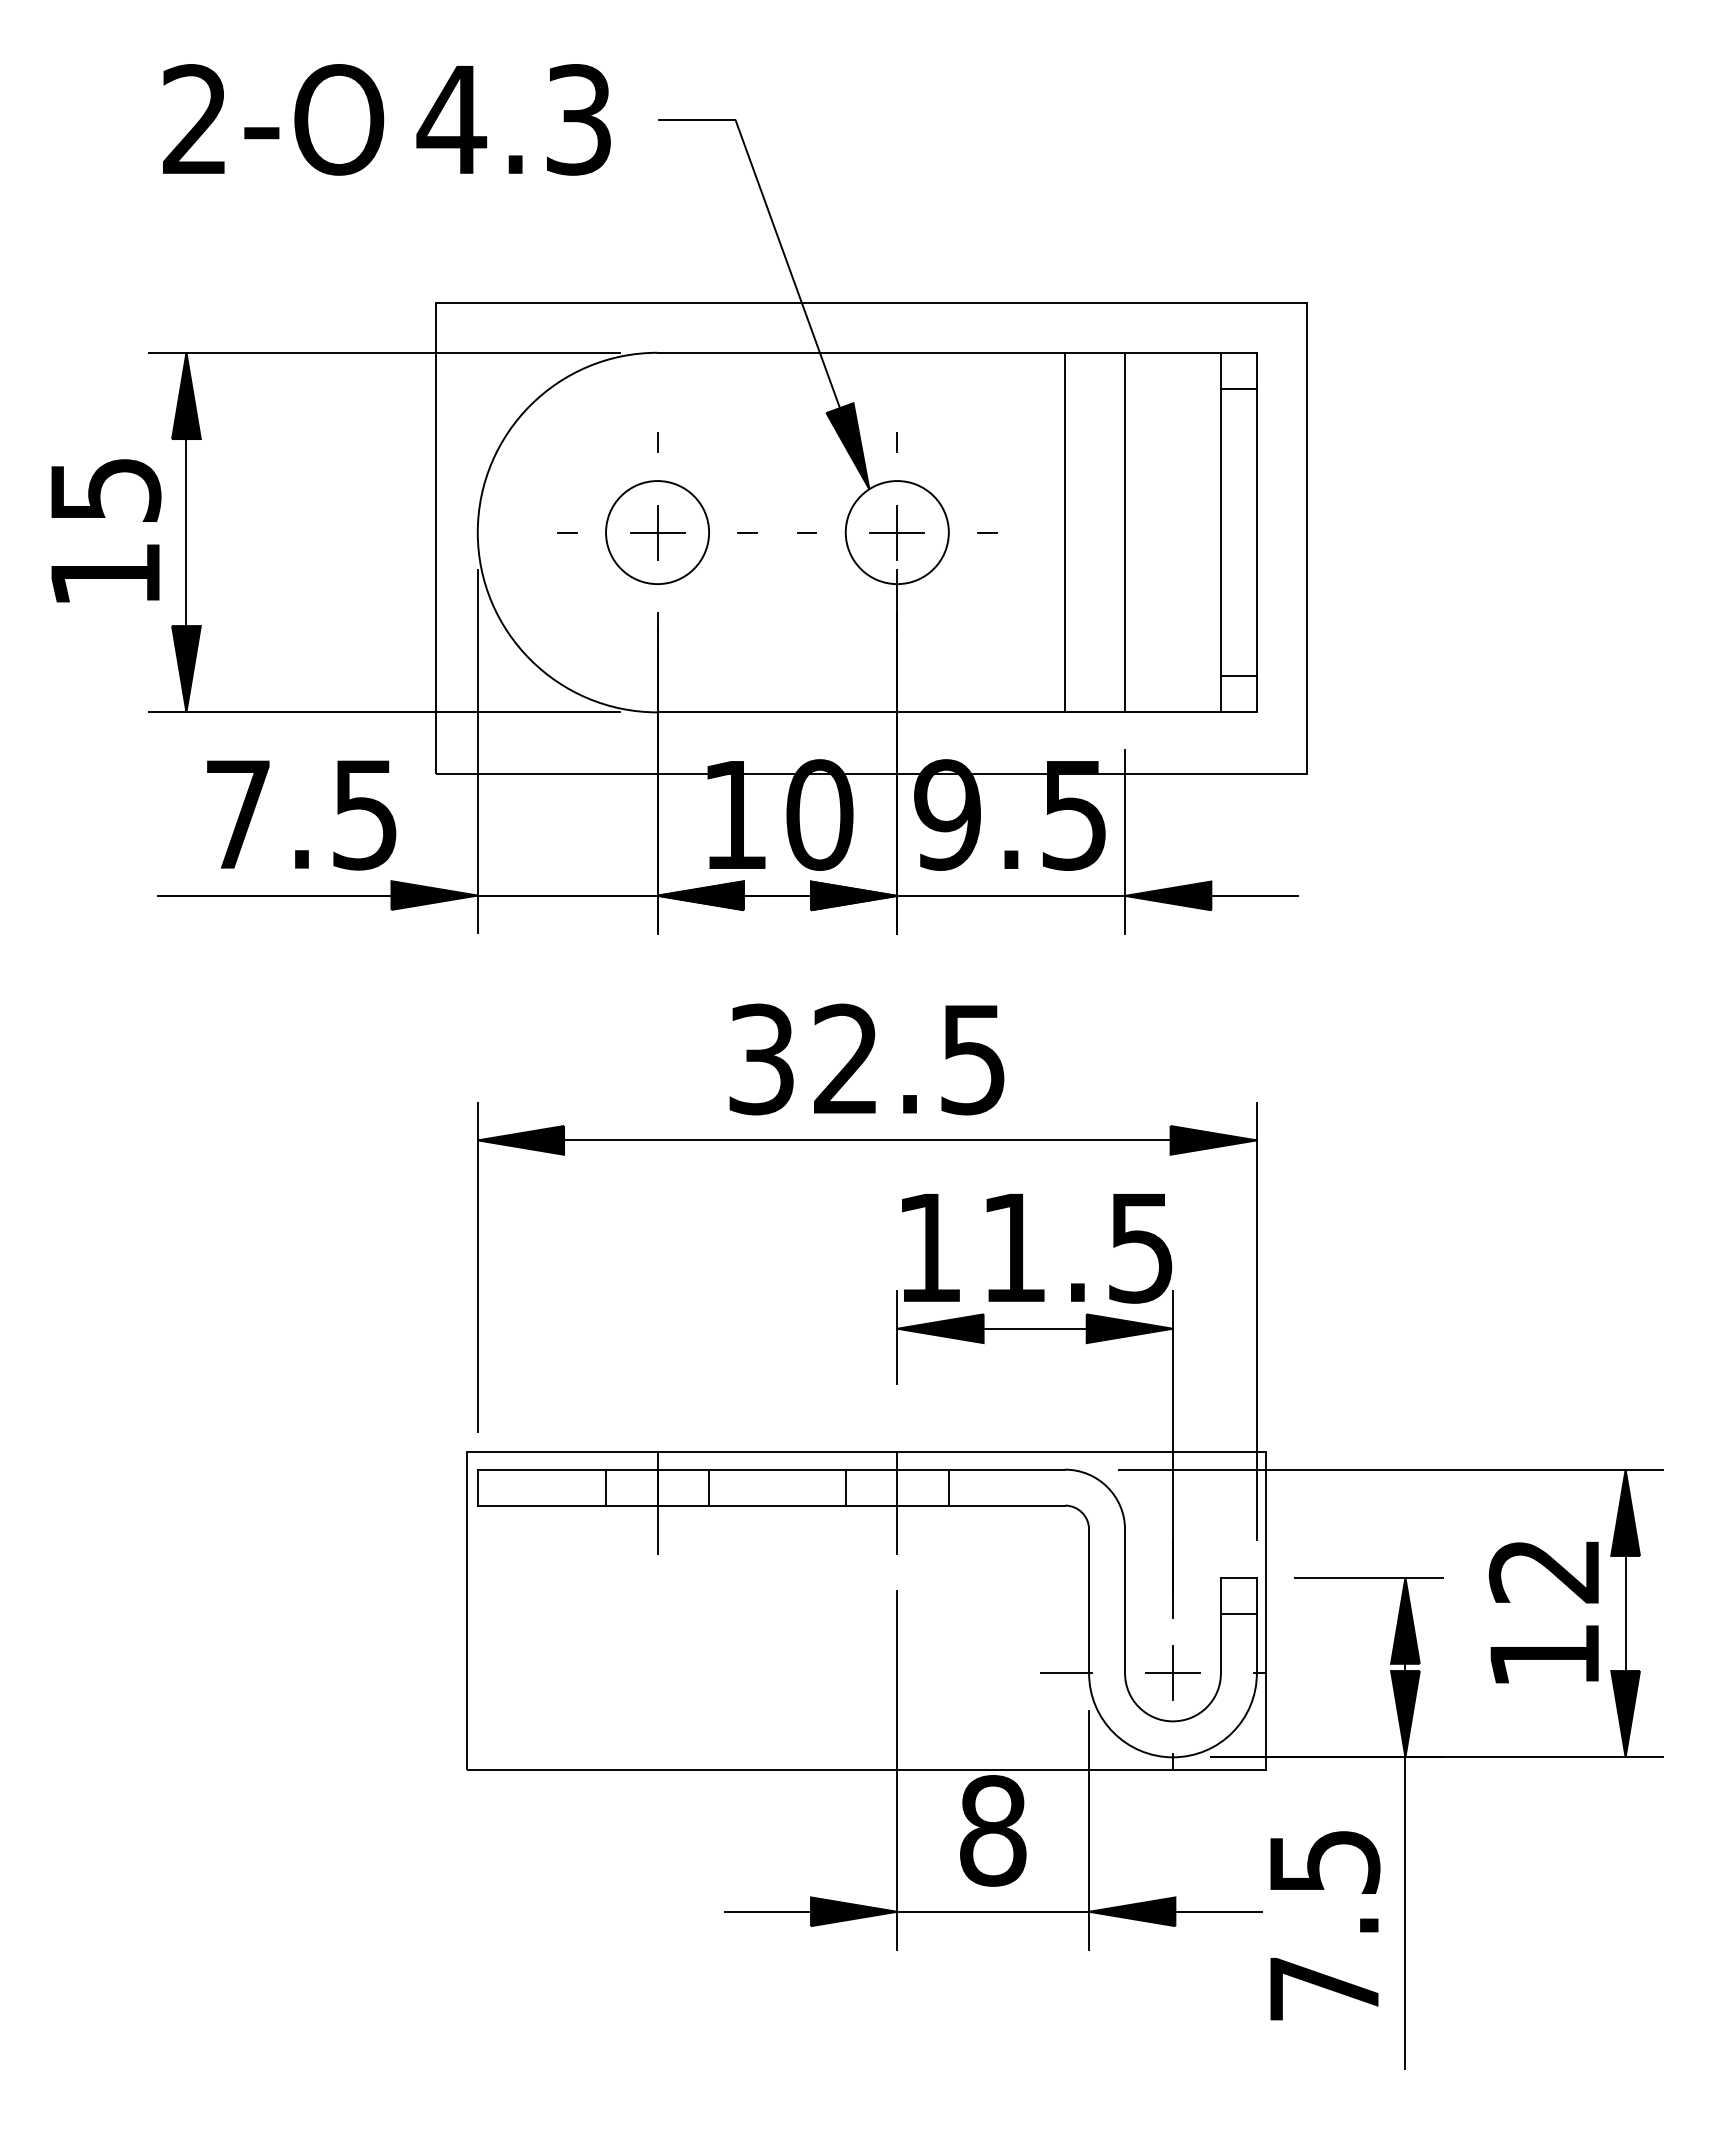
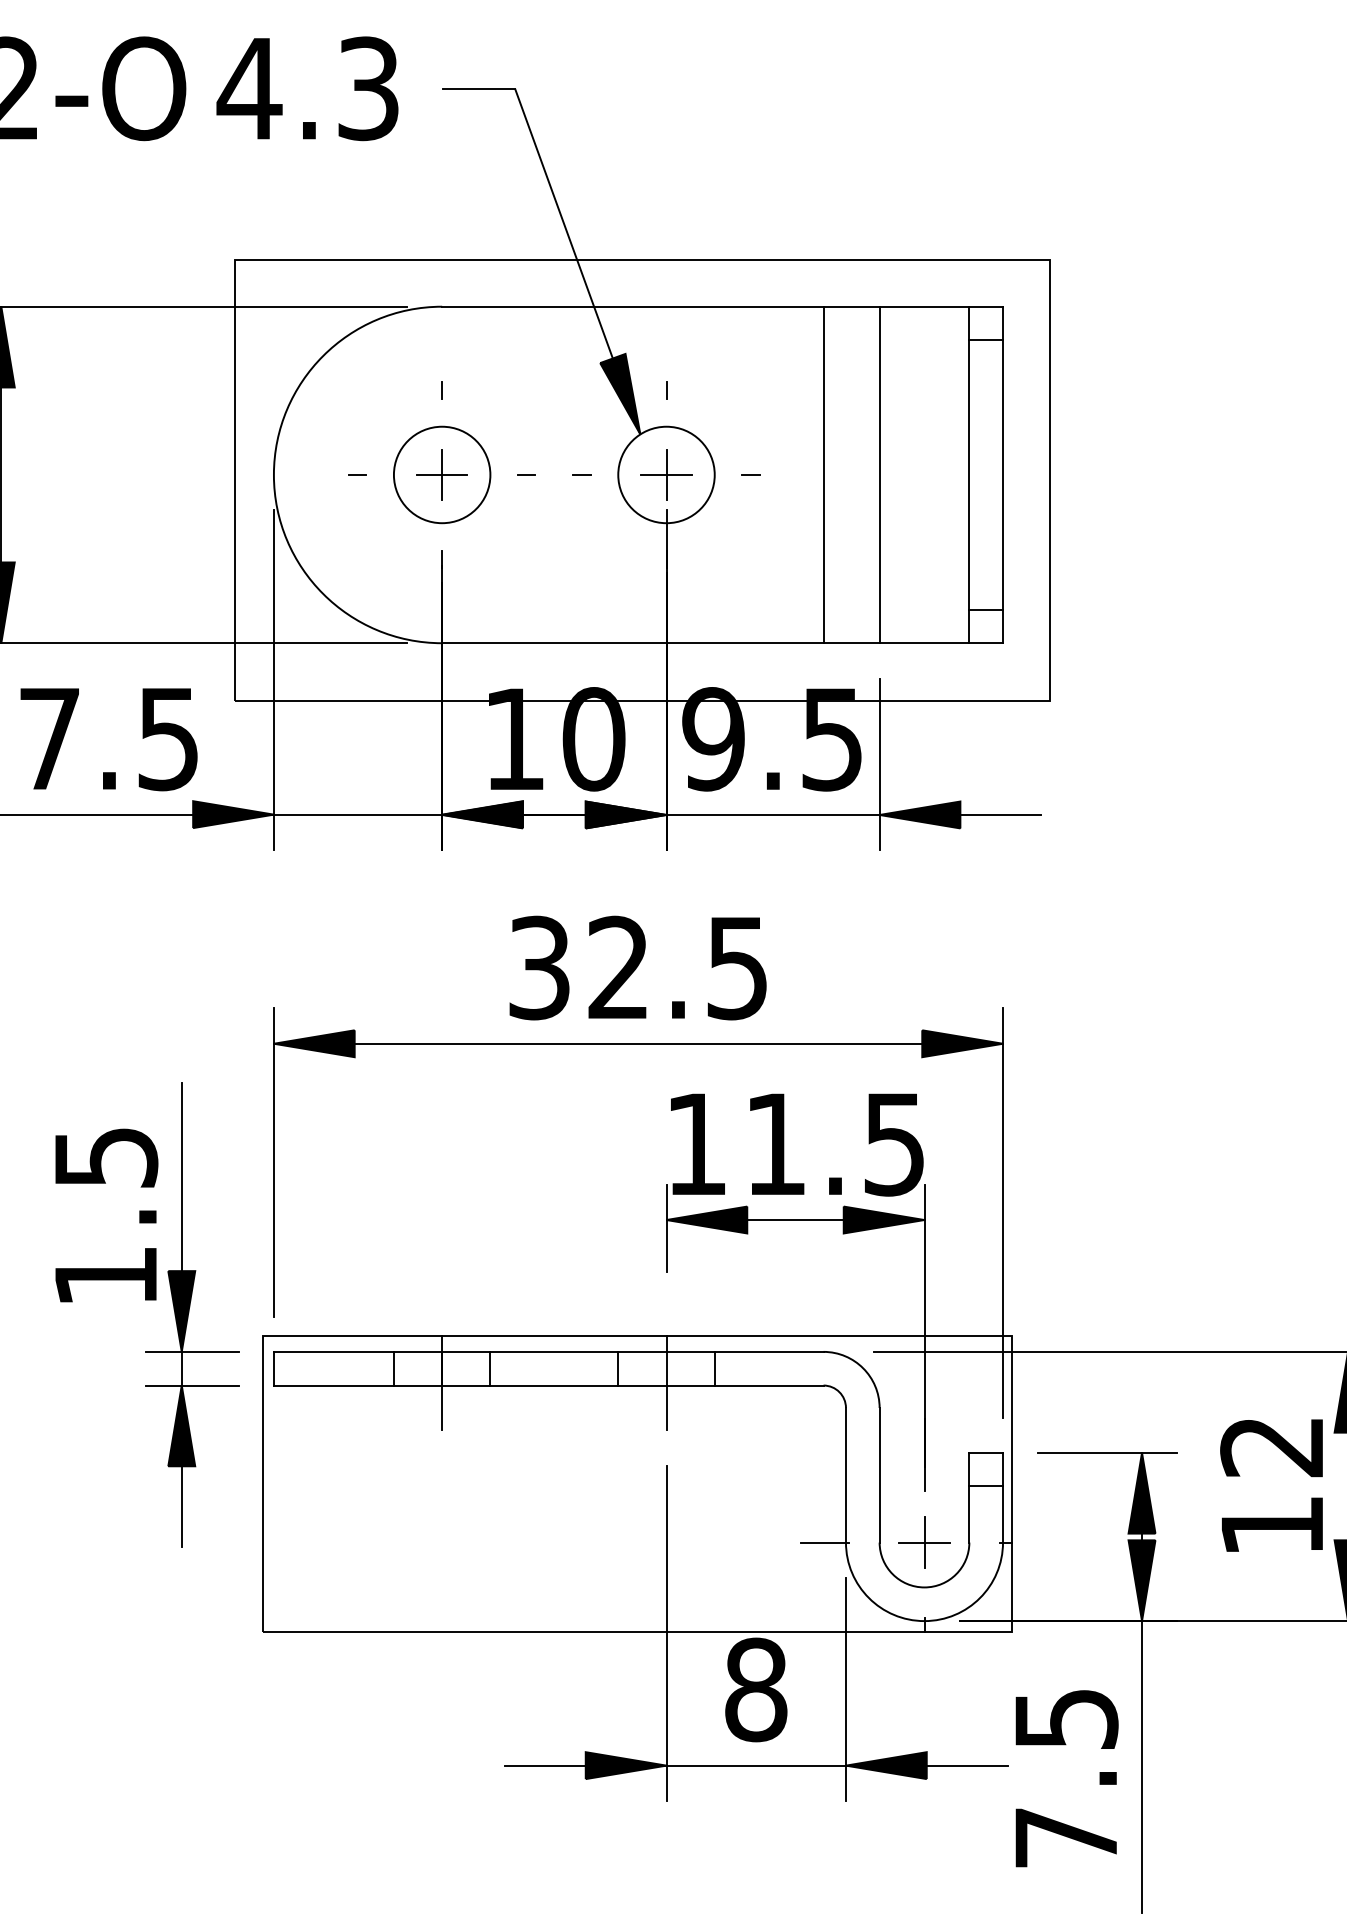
part: (342, 1414) -> (147, 1300), added

